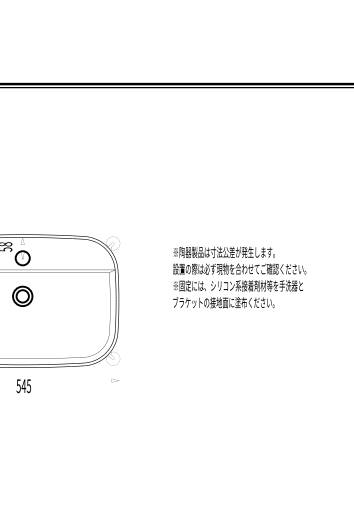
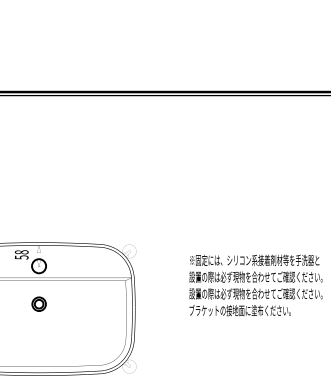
text: (241, 252) -> (257, 260), ※陶器製品は寸法公差が発生します。 -> ※固定には、シリコン系接着剤材等を手洗器と
text: (239, 285) -> (255, 293), ※固定には、シリコン系接着剤材等を手洗器と -> 設置の際は必ず現物を合わせてご確認ください。
part: (22, 295) -> (38, 303), size x0.7

